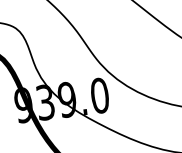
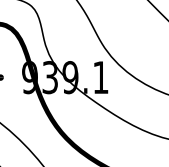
text: (99, 95) -> (100, 77), 939.0 -> 939.1

